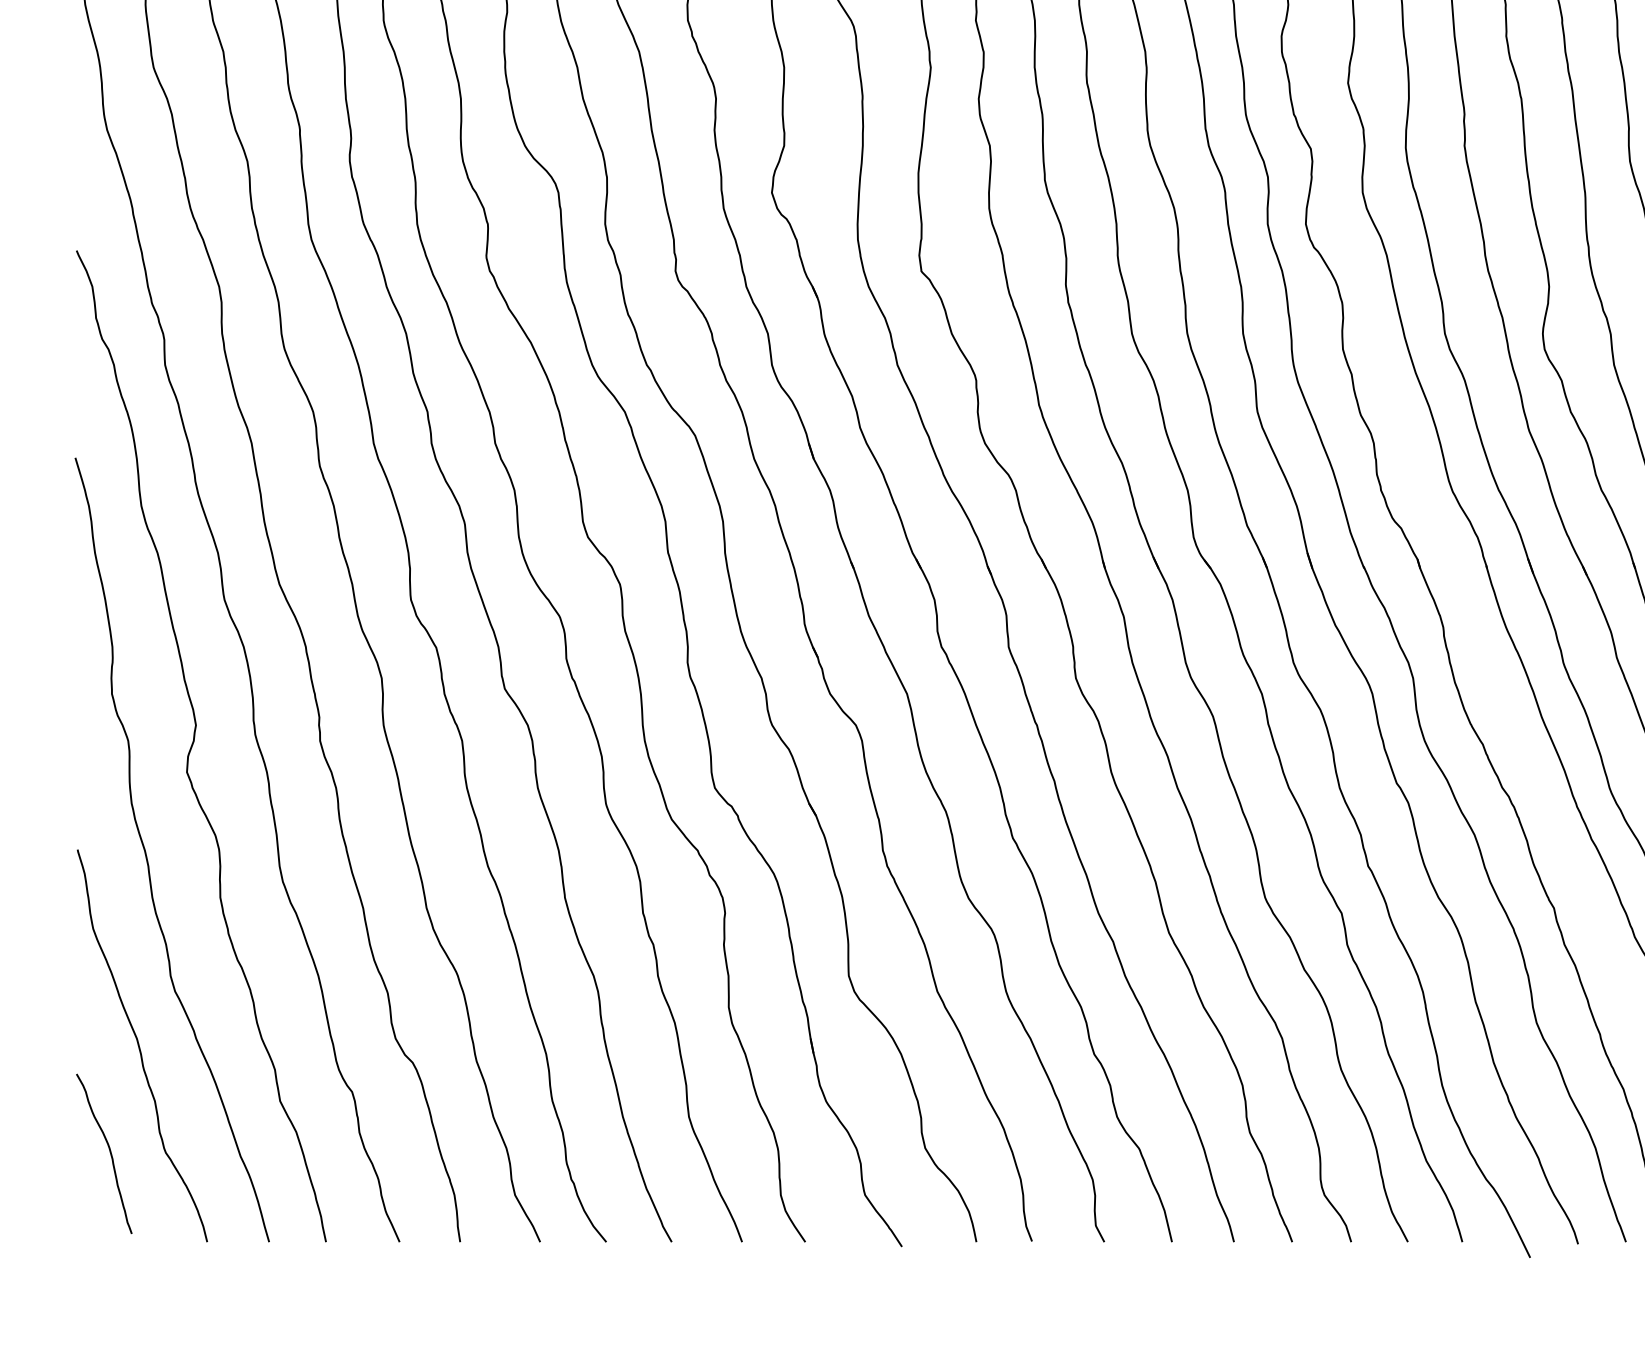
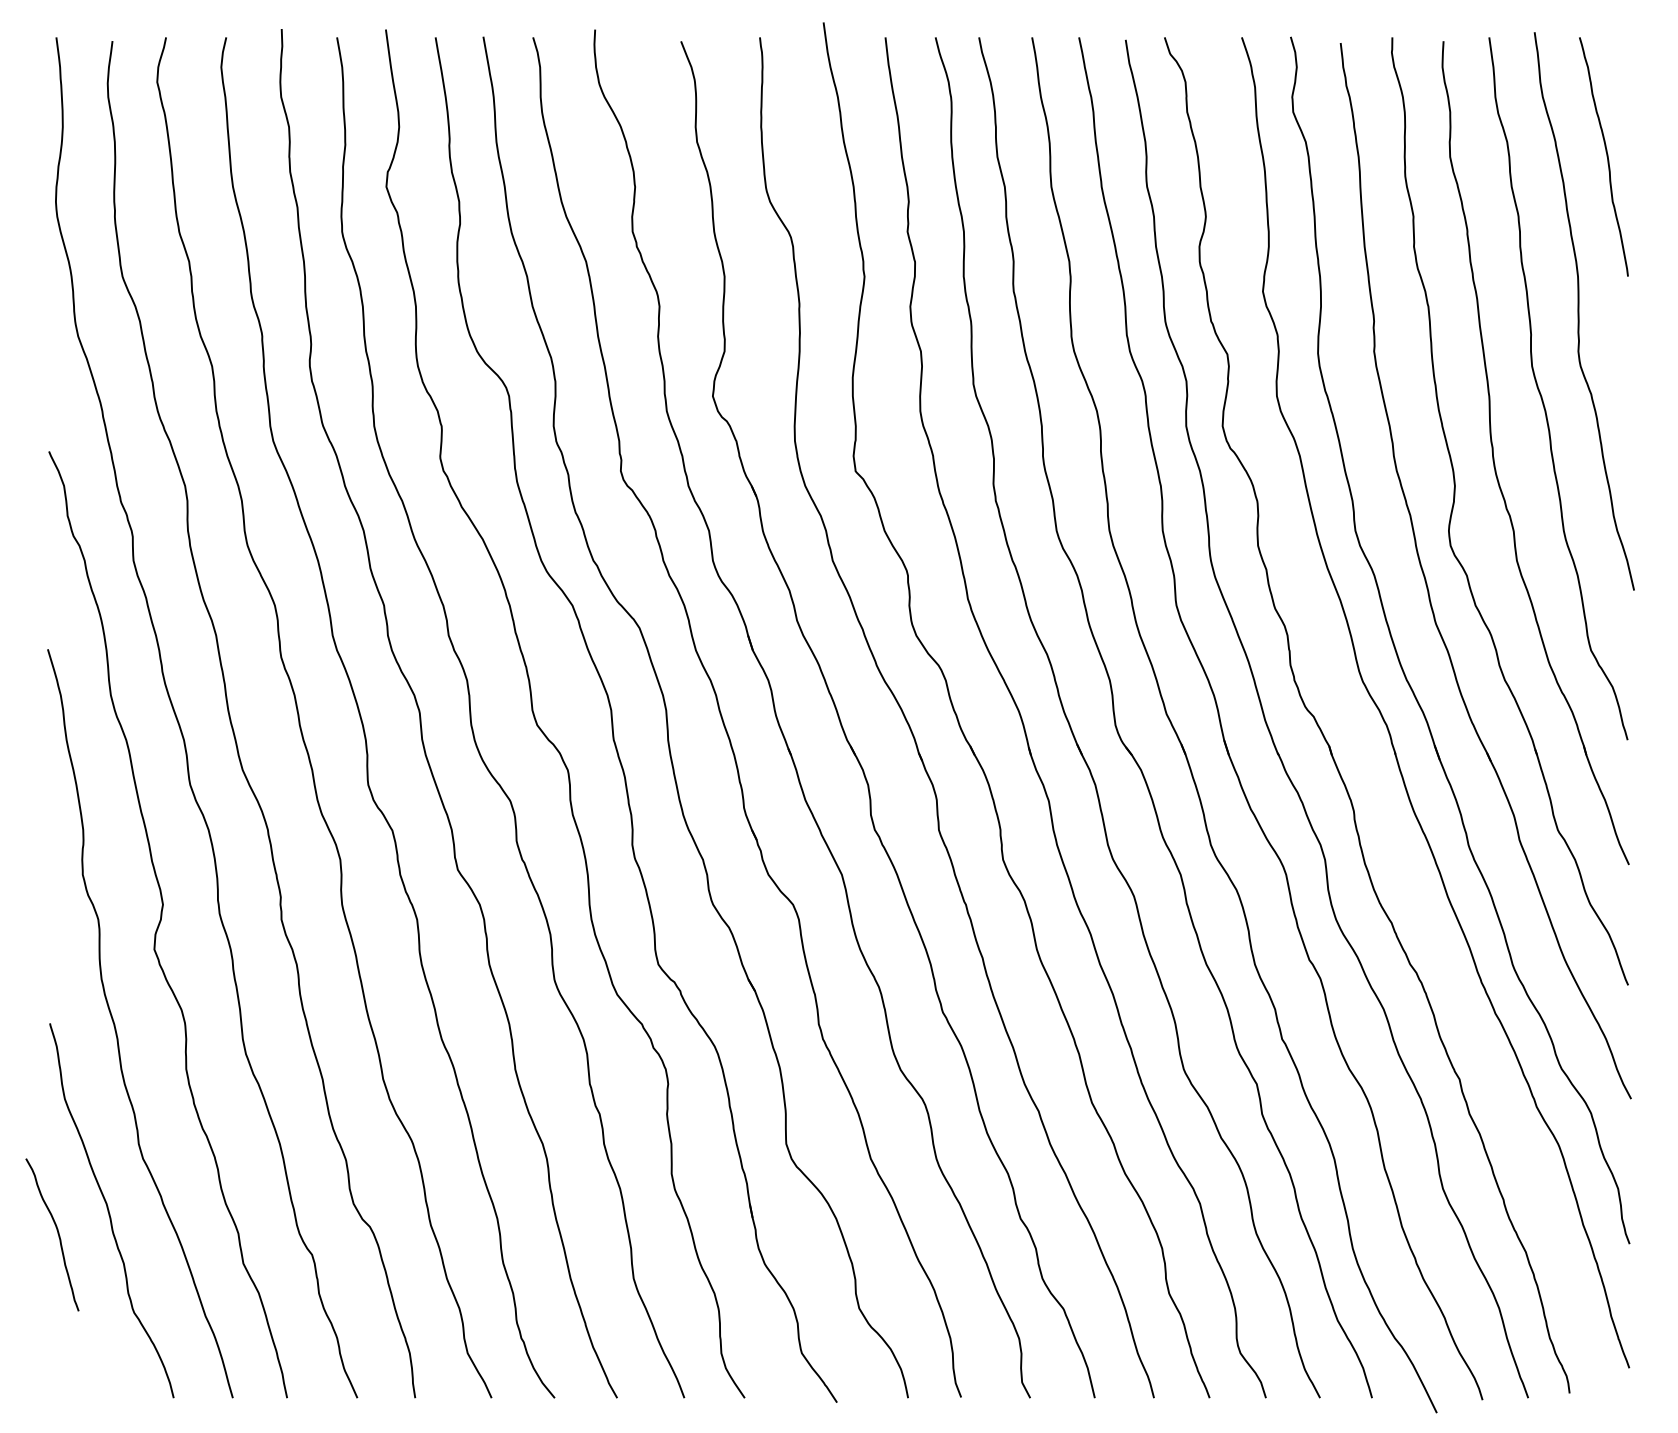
curve: (109, 1153) -> (57, 1234), moved

